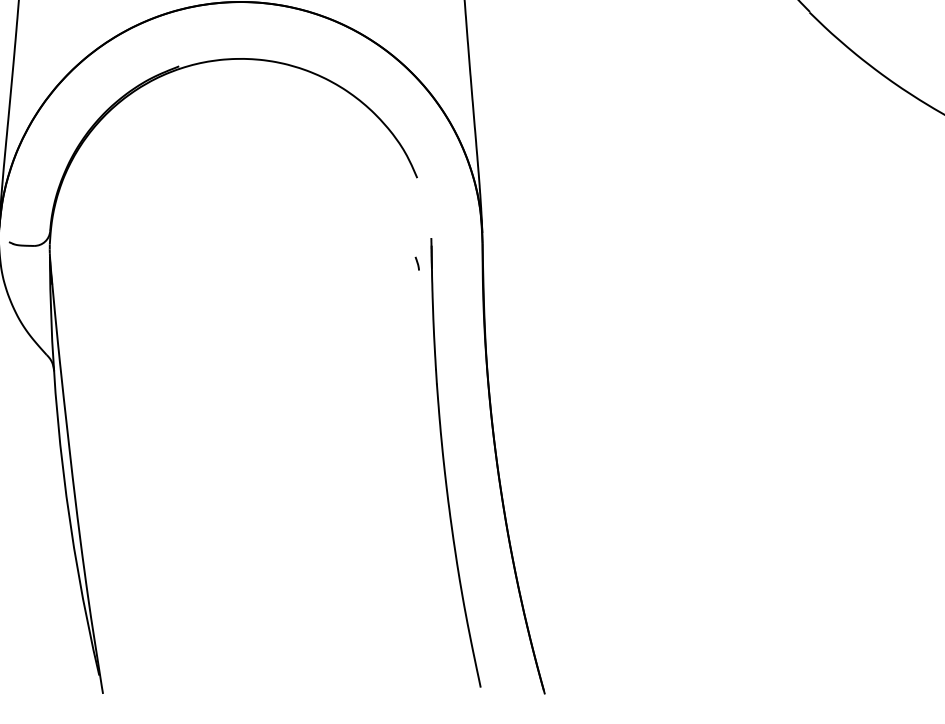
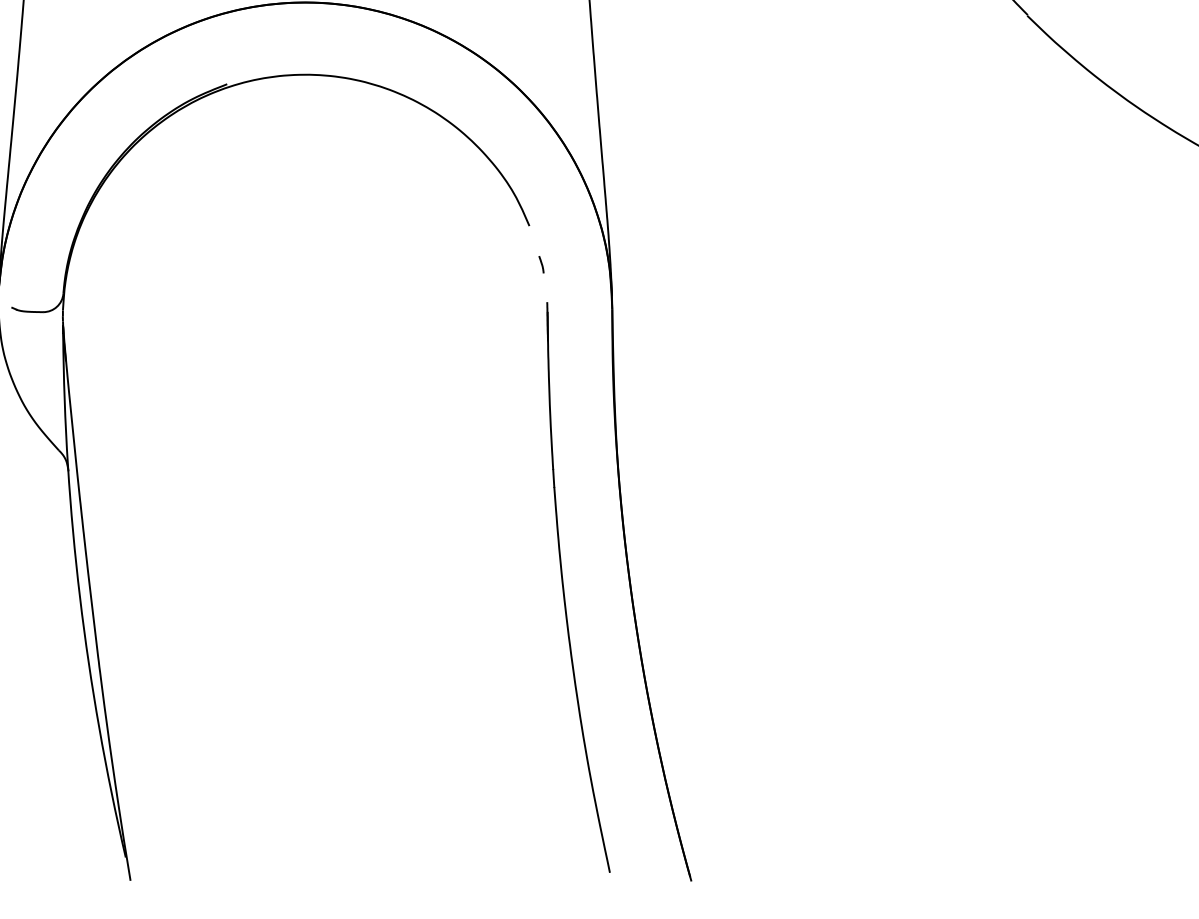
line: (417, 263) -> (541, 264), moved

